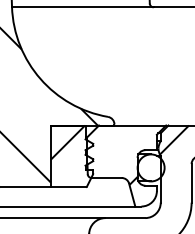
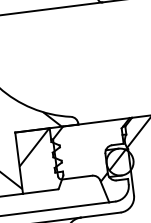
hatch: (148, 165) -> (117, 159), added

